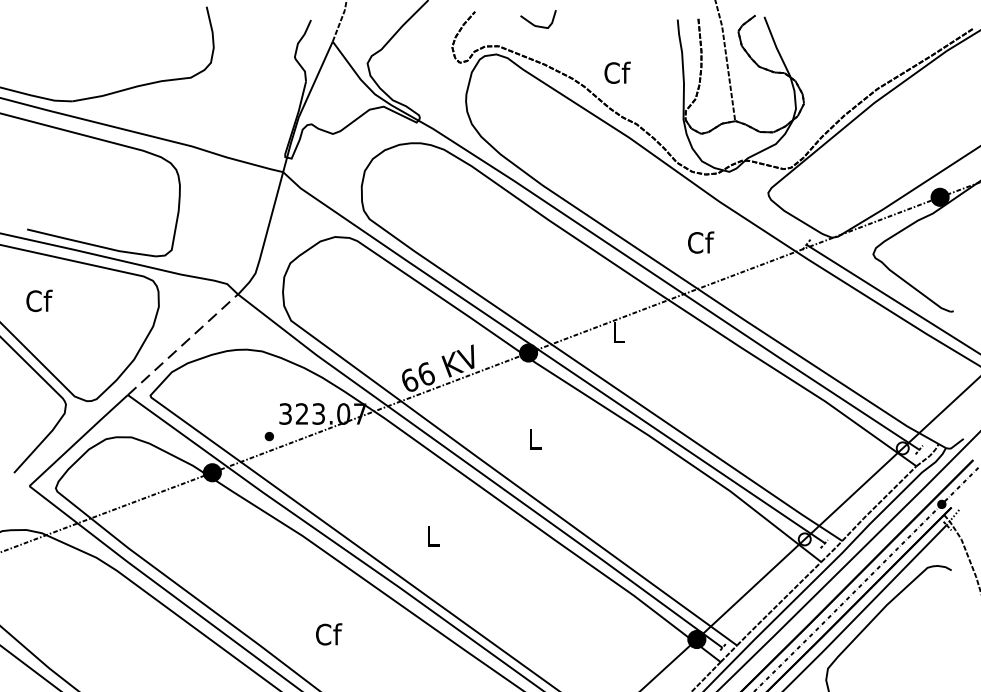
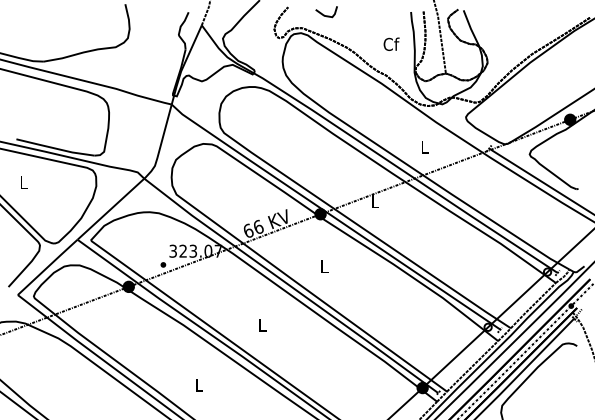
text: (617, 71) -> (391, 43), moved
text: (701, 241) -> (425, 146), Cf -> L
text: (38, 300) -> (23, 182), Cf -> L
line: (183, 343) -> (111, 208), dashed -> solid
text: (328, 633) -> (199, 384), Cf -> L

